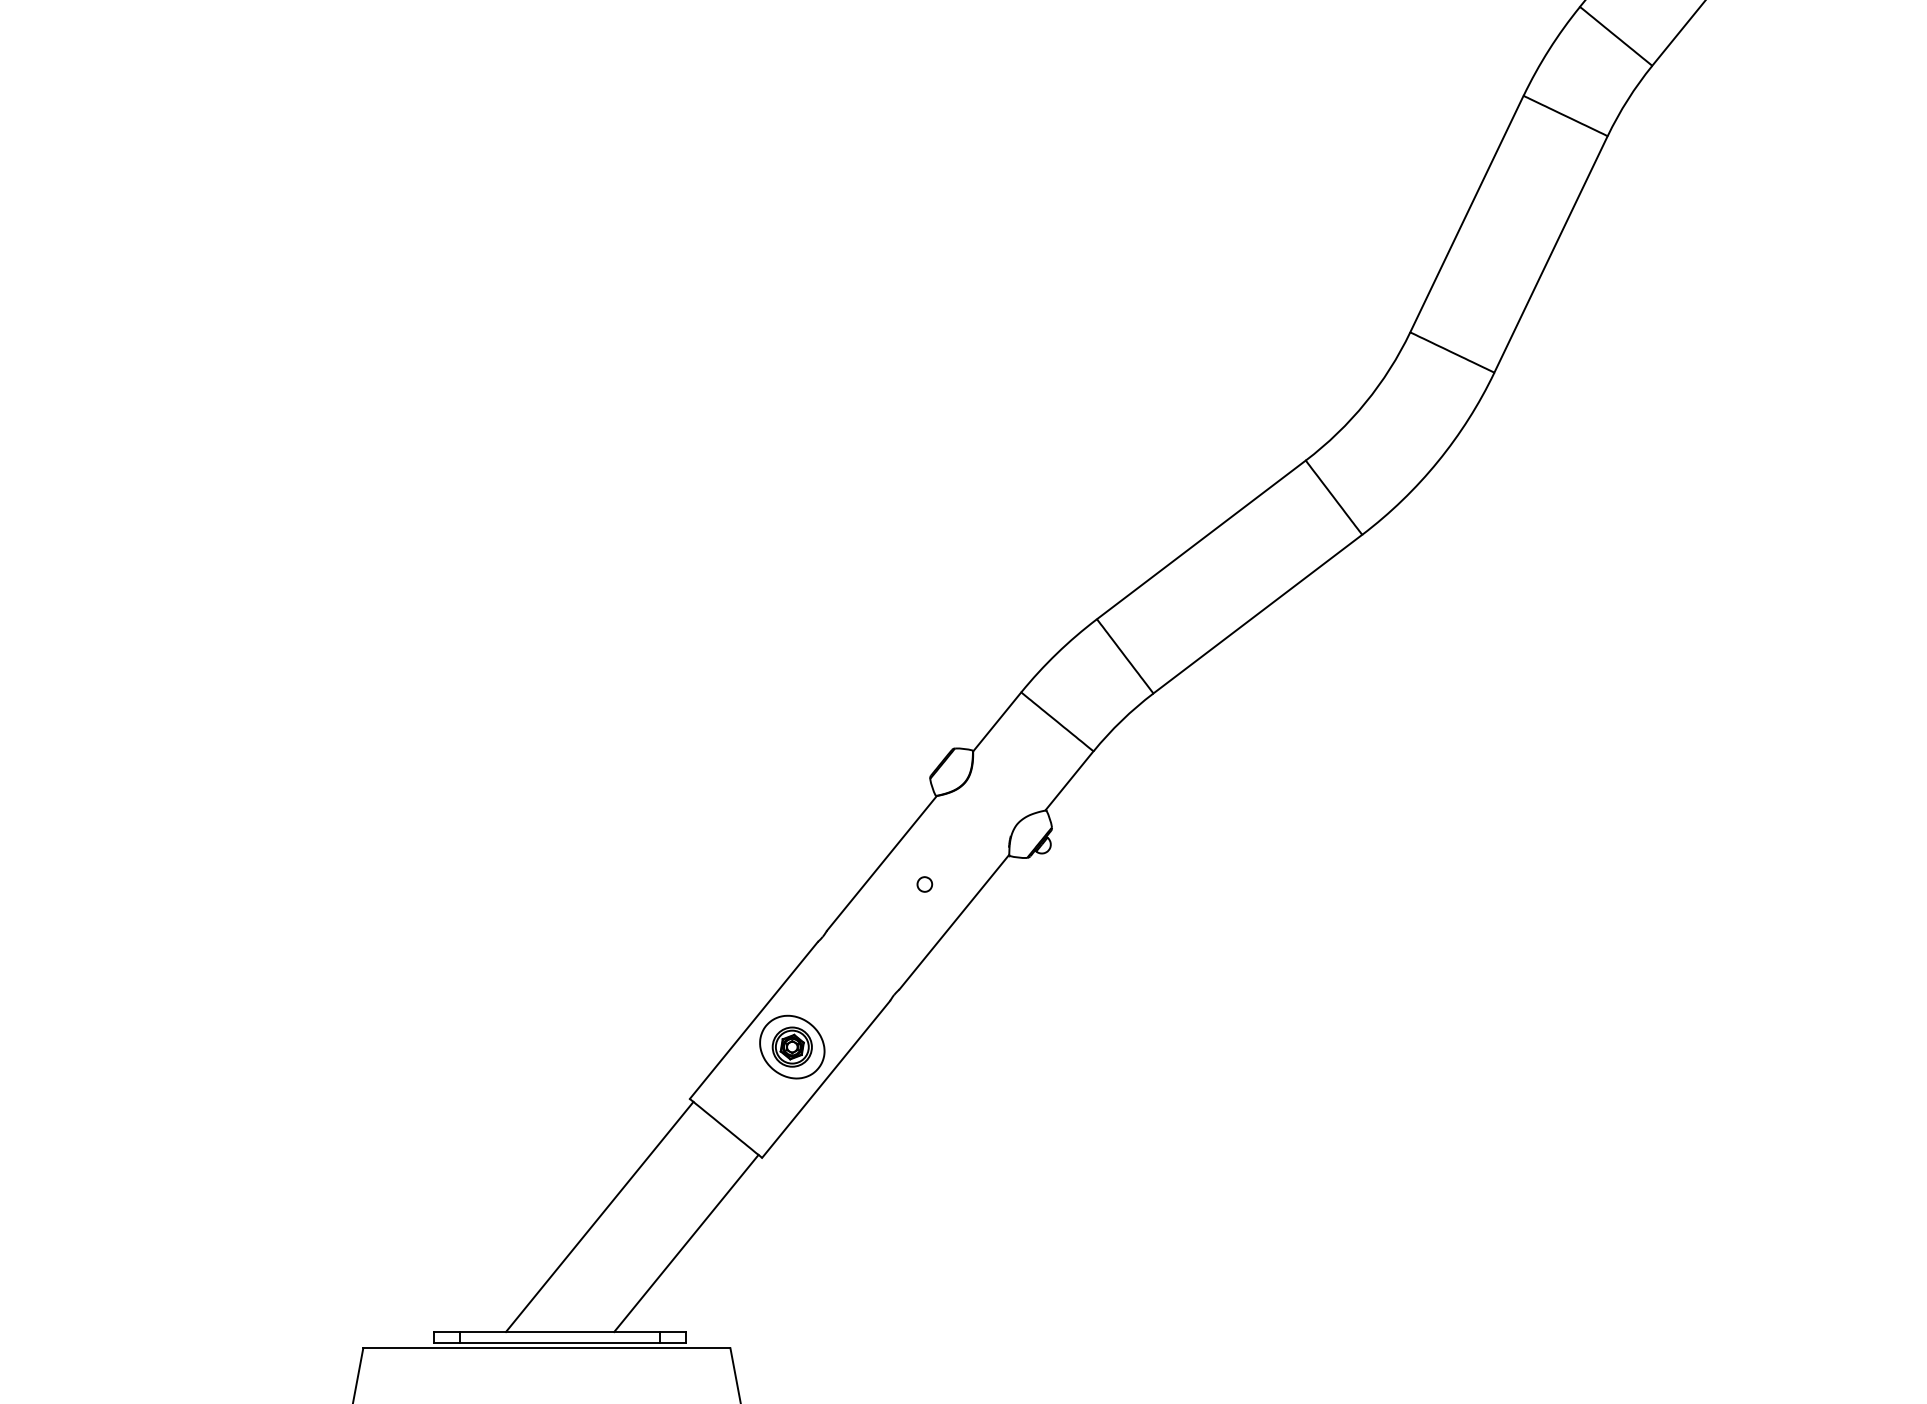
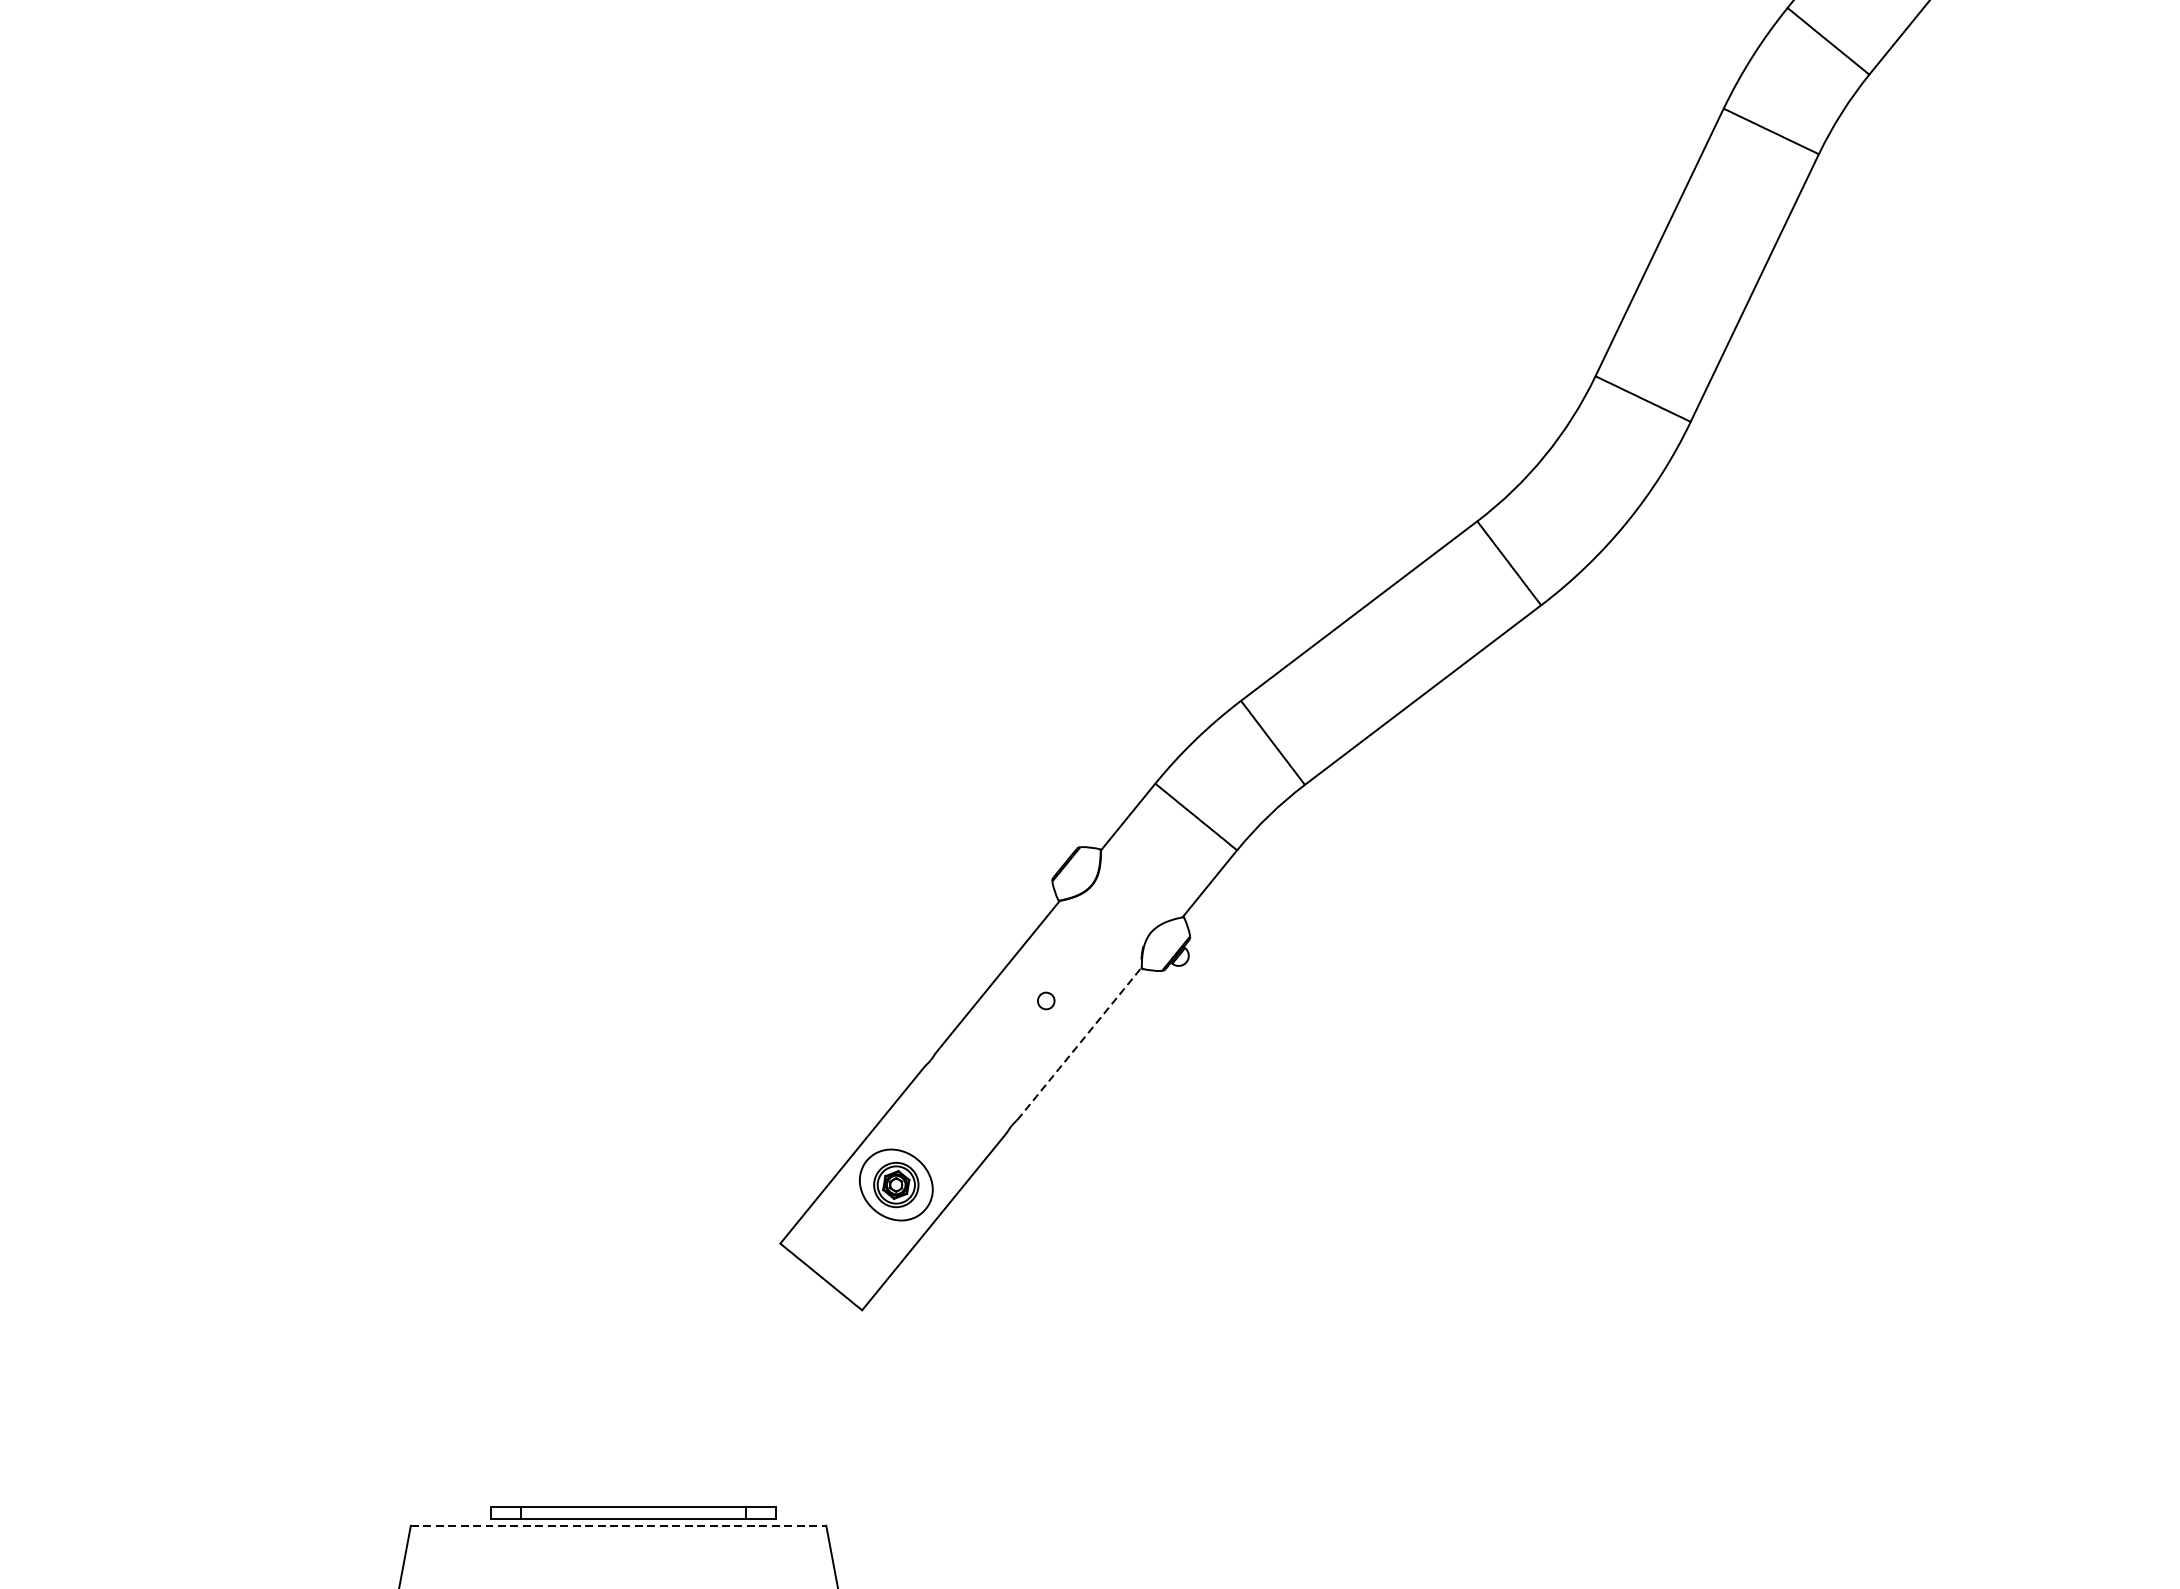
line: (954, 922) -> (1079, 1043), solid -> dashed
line: (599, 1216) -> (678, 1376), removed
line: (686, 1243) -> (776, 1407), removed
line: (546, 1348) -> (618, 1526), solid -> dashed

